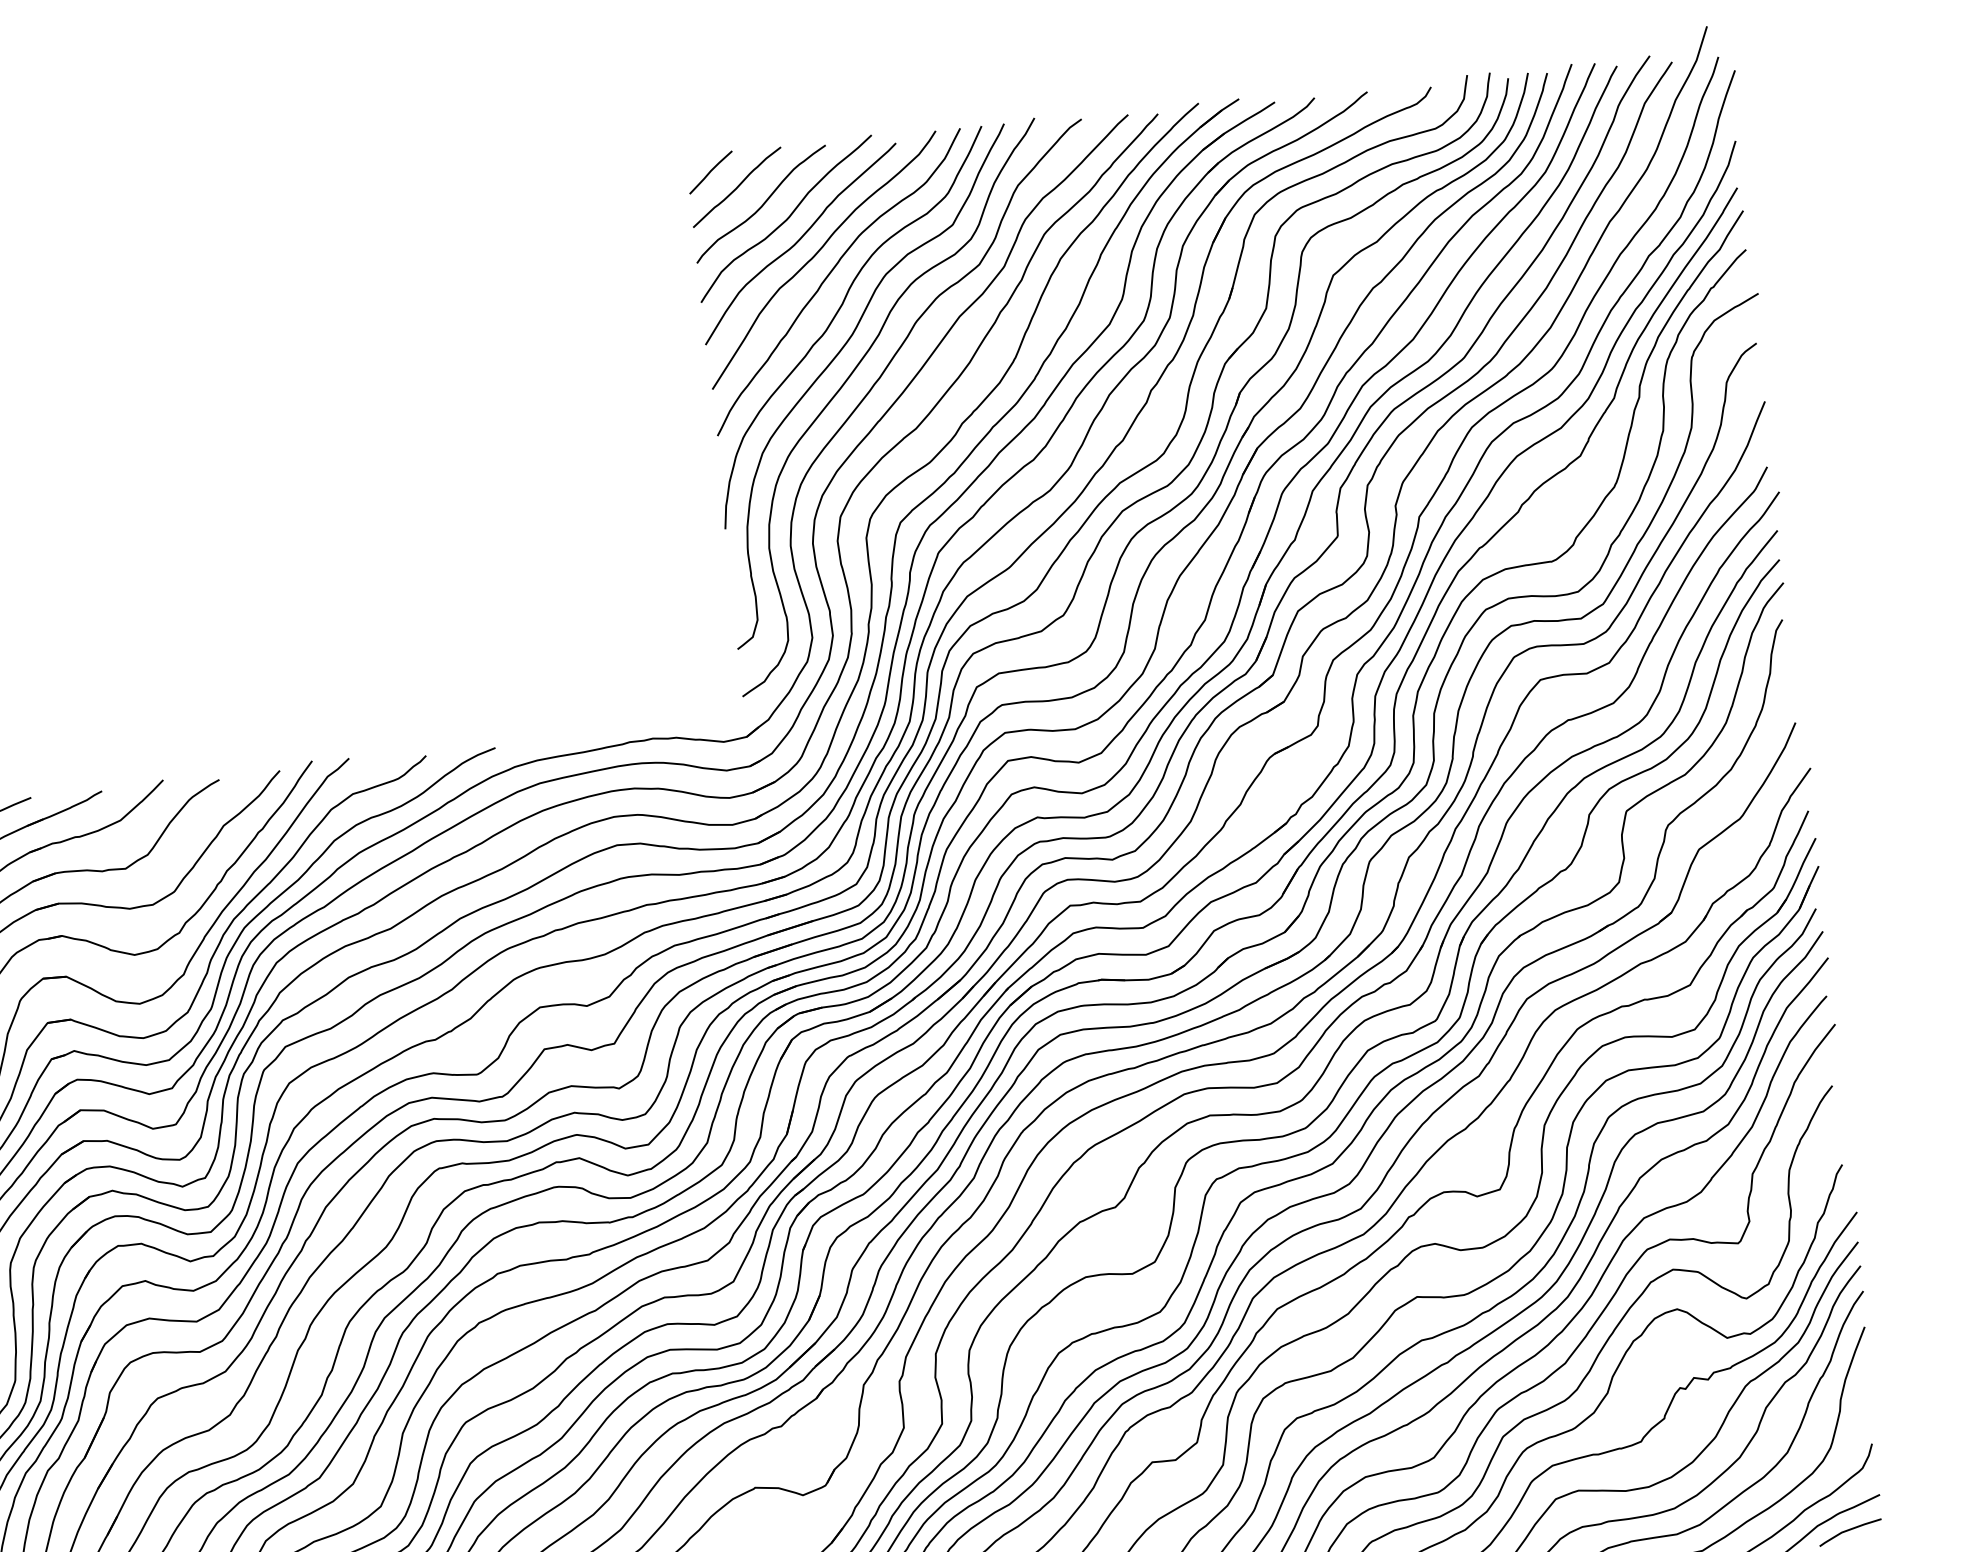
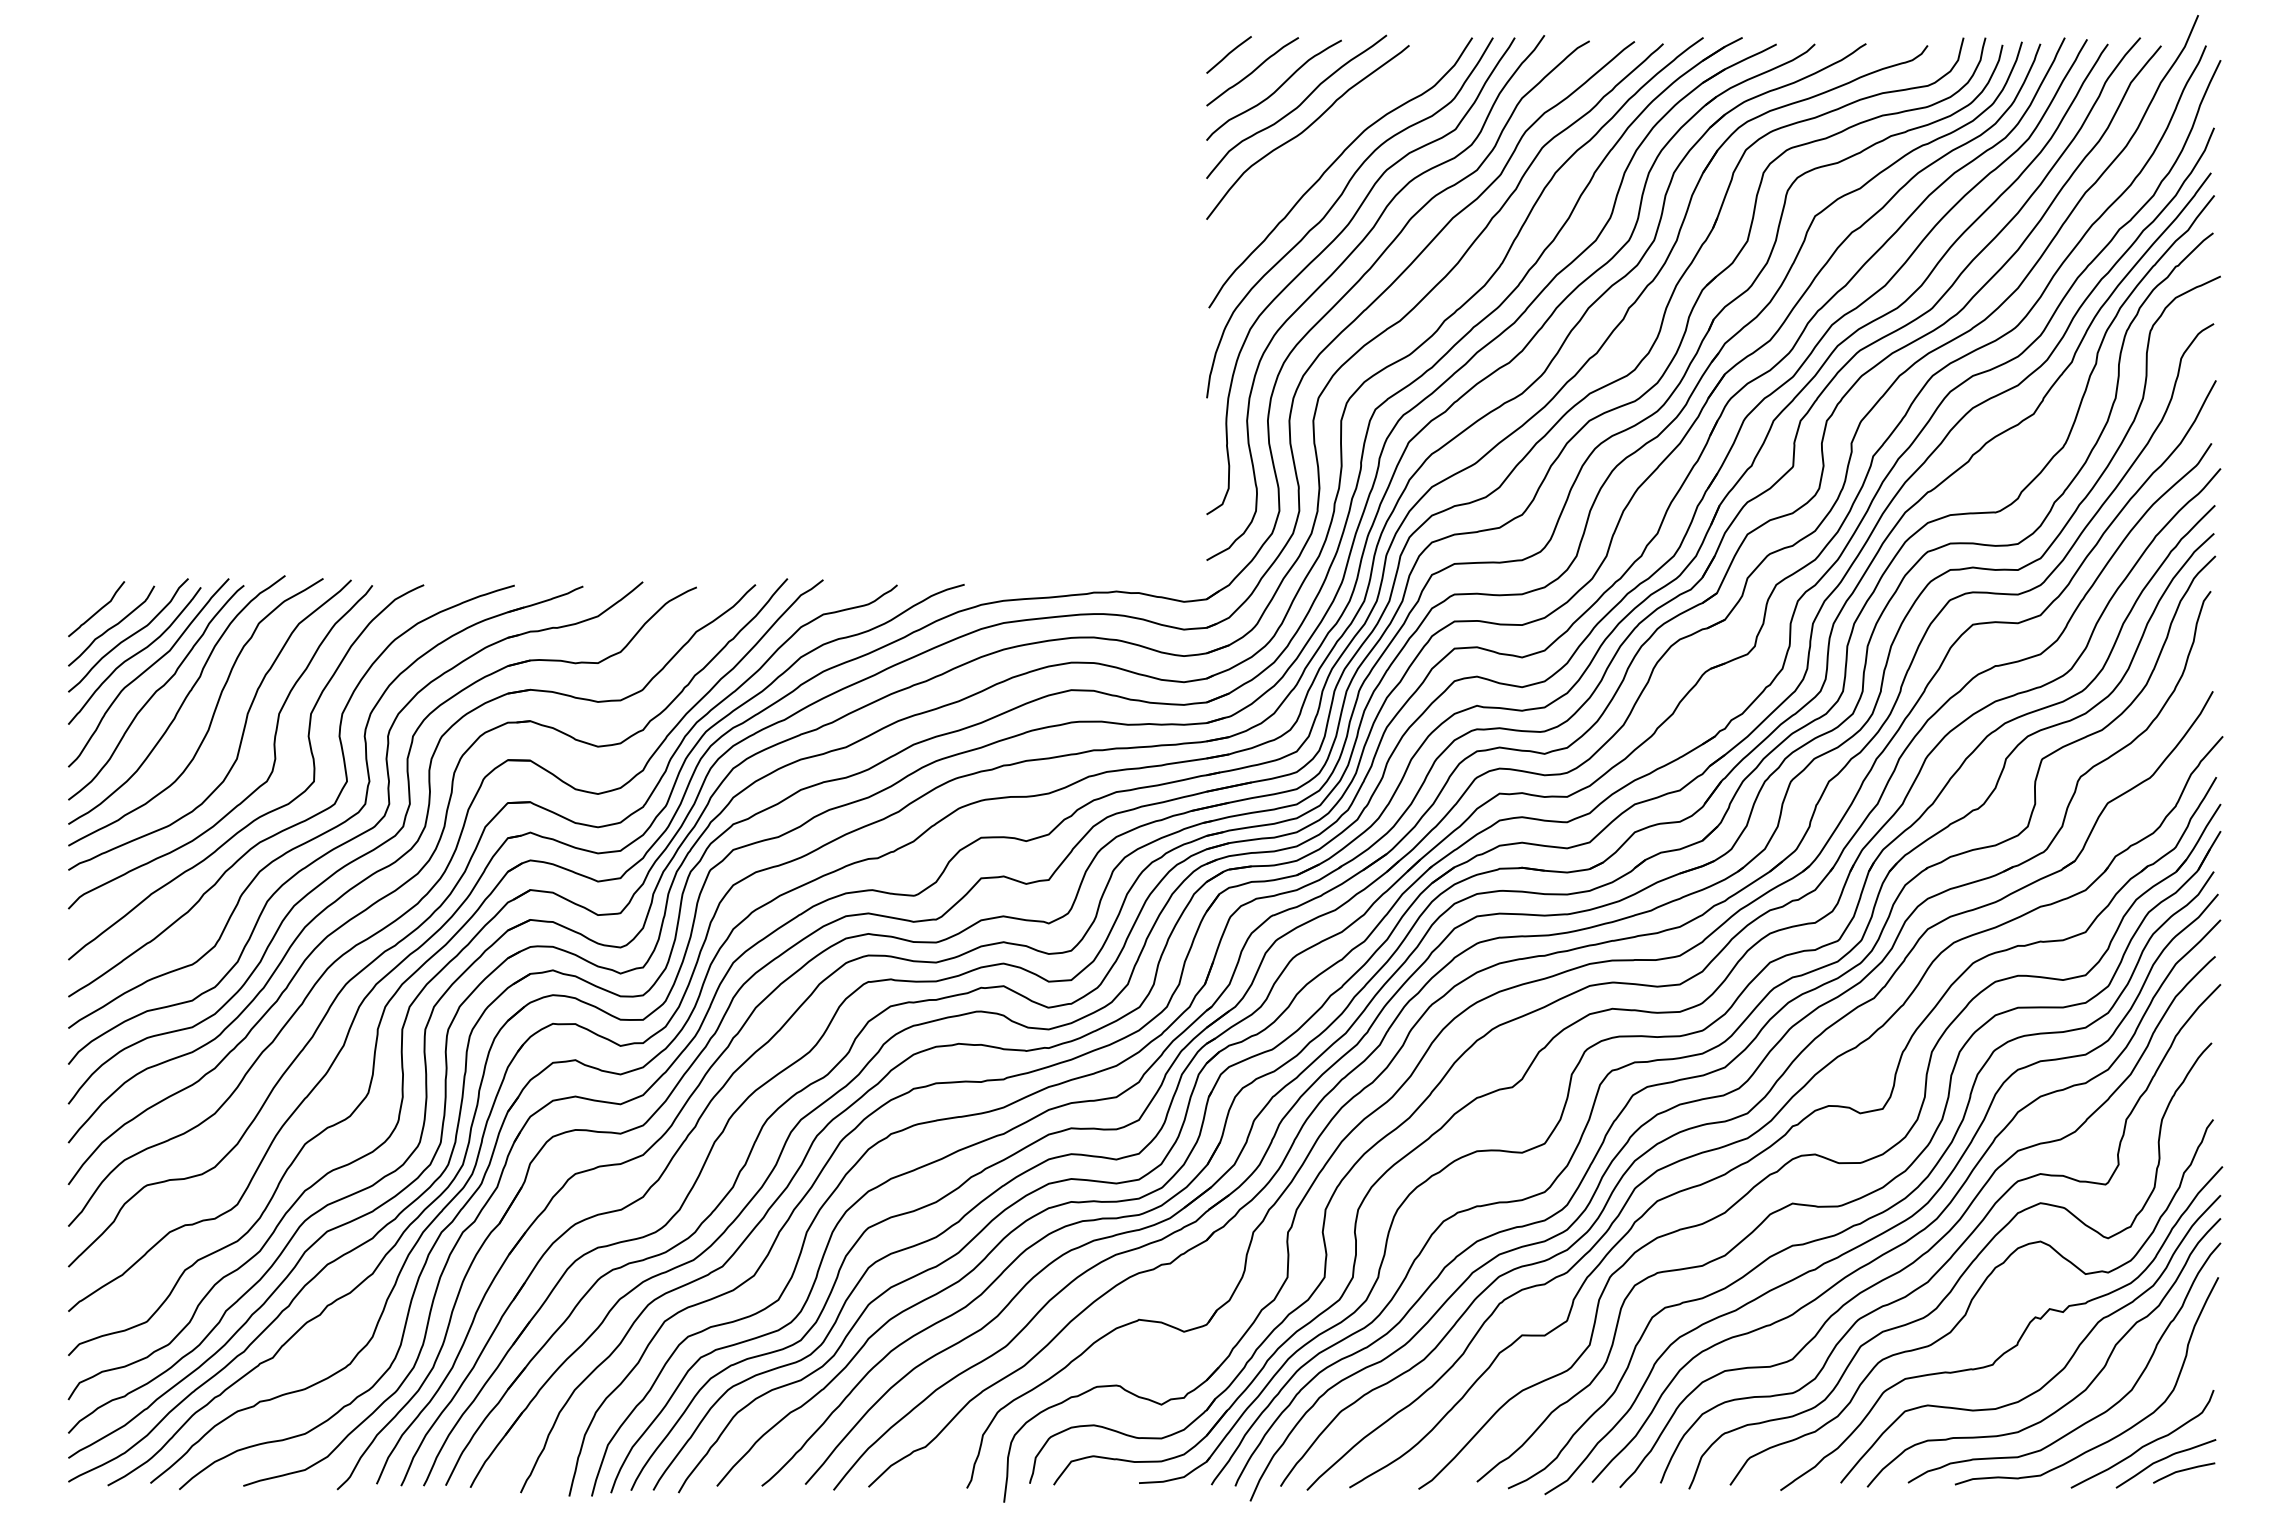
curve: (817, 254) -> (1322, 144), removed

